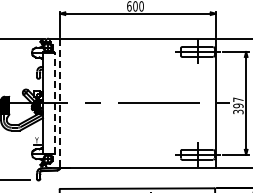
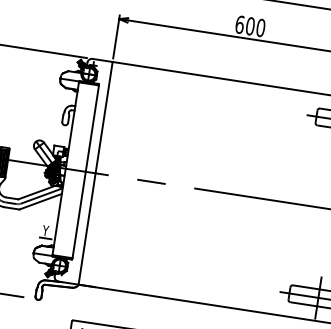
line: (54, 102) -> (85, 170), dashed -> solid
line: (60, 103) -> (95, 173), dashed -> solid

